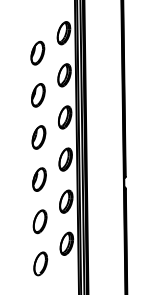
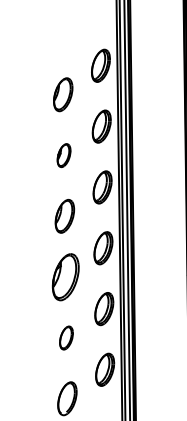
part: (38, 95) -> (64, 155), size x0.7
part: (39, 179) -> (65, 276), size x1.4
part: (39, 221) -> (65, 337), size x0.7

